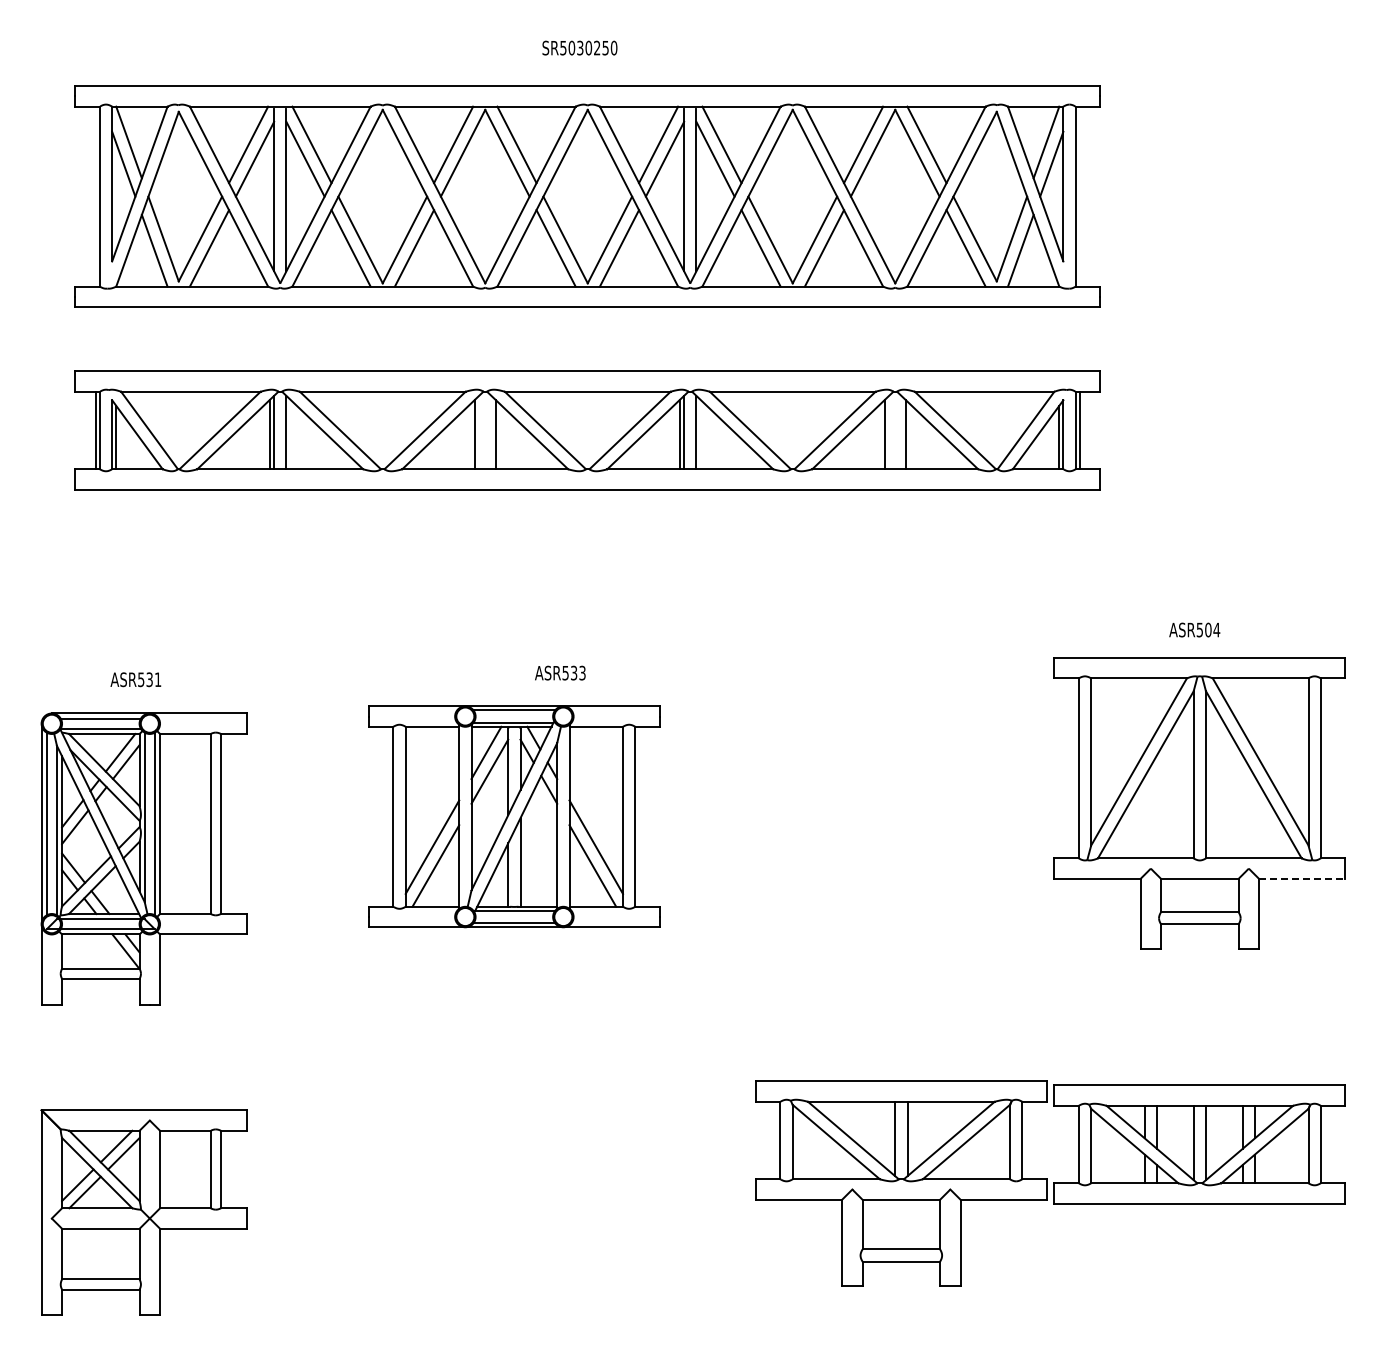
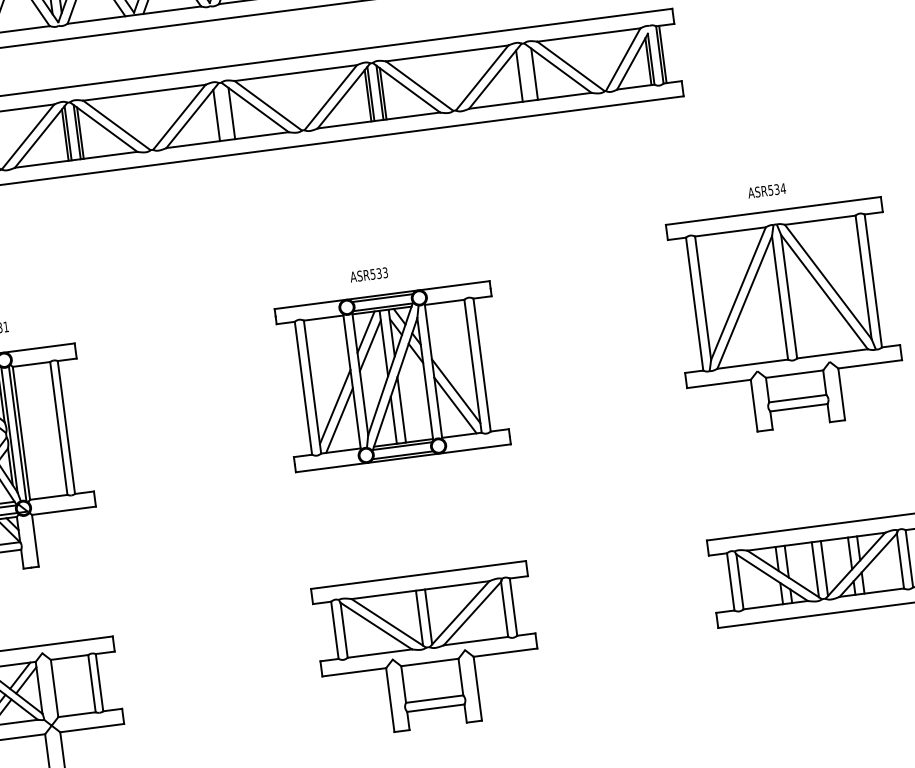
line: (290, 434) -> (80, 133), added
line: (700, 434) -> (383, 93), added
text: (1208, 629) -> (777, 189), ASR504 -> ASR534
text: (560, 672) -> (369, 274), moved
part: (514, 816) -> (392, 376), moved
line: (1302, 878) -> (870, 364), dashed -> solid
part: (901, 1183) -> (428, 650), moved

